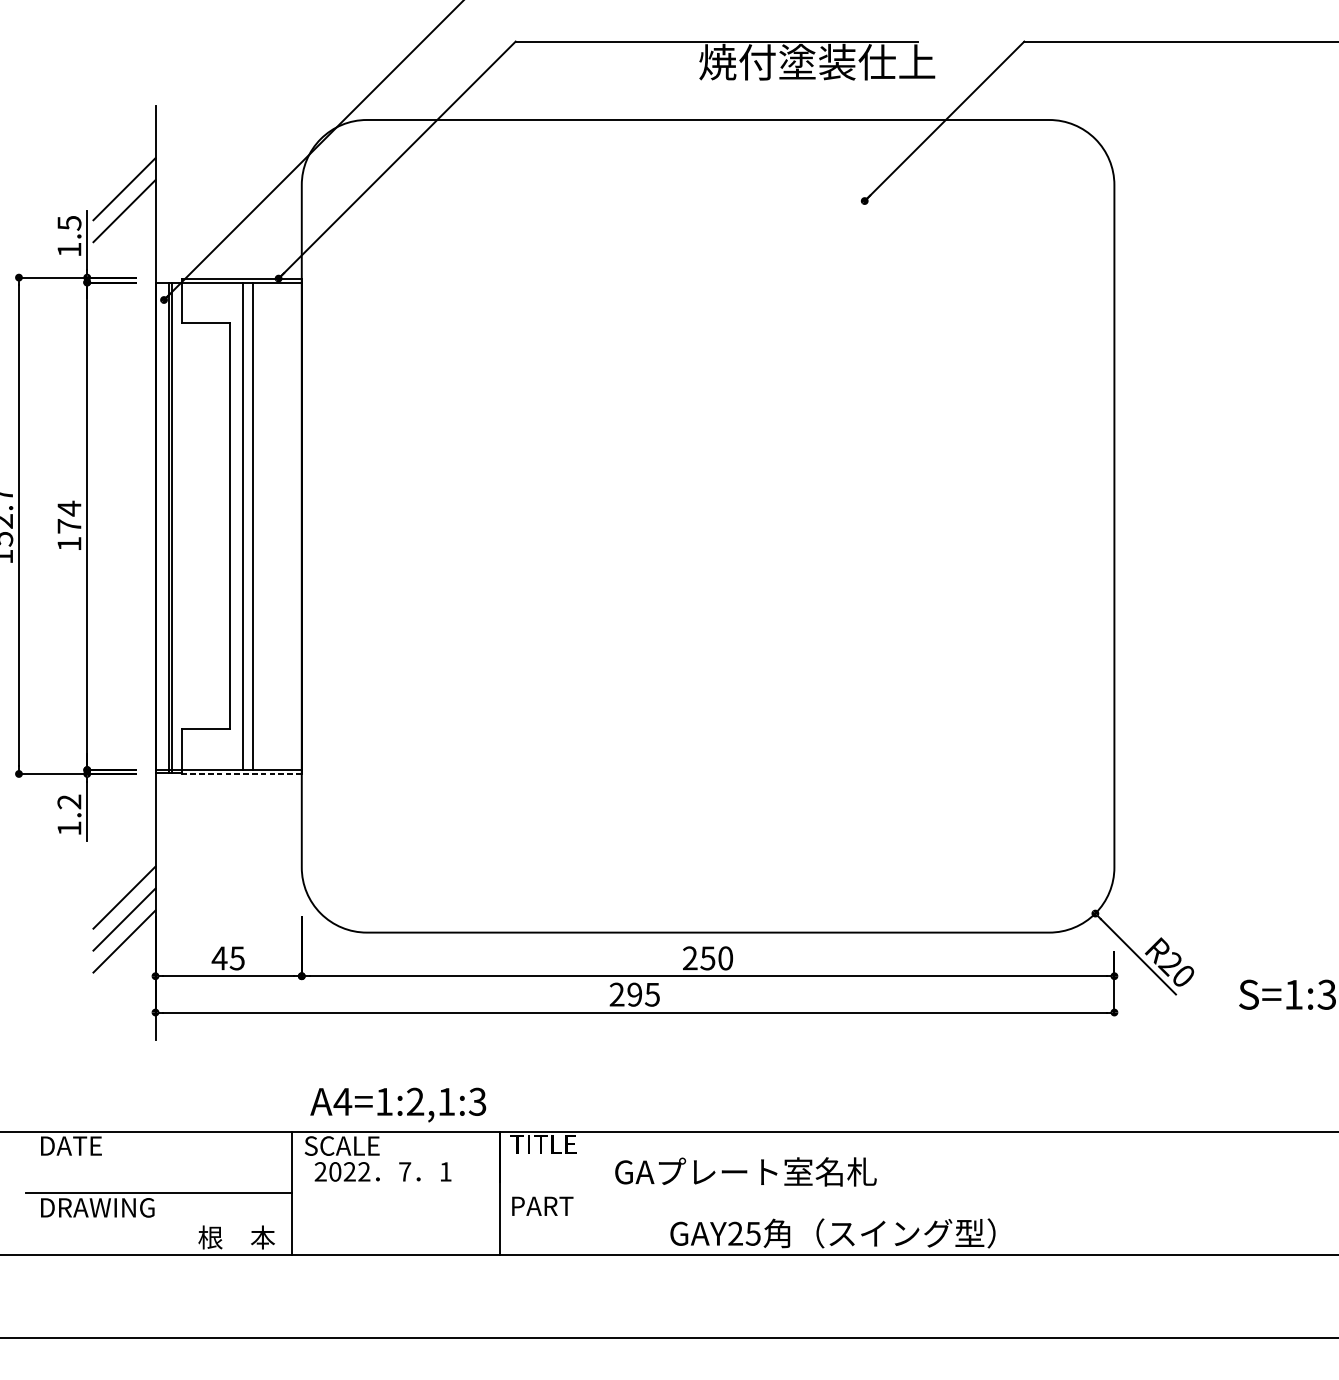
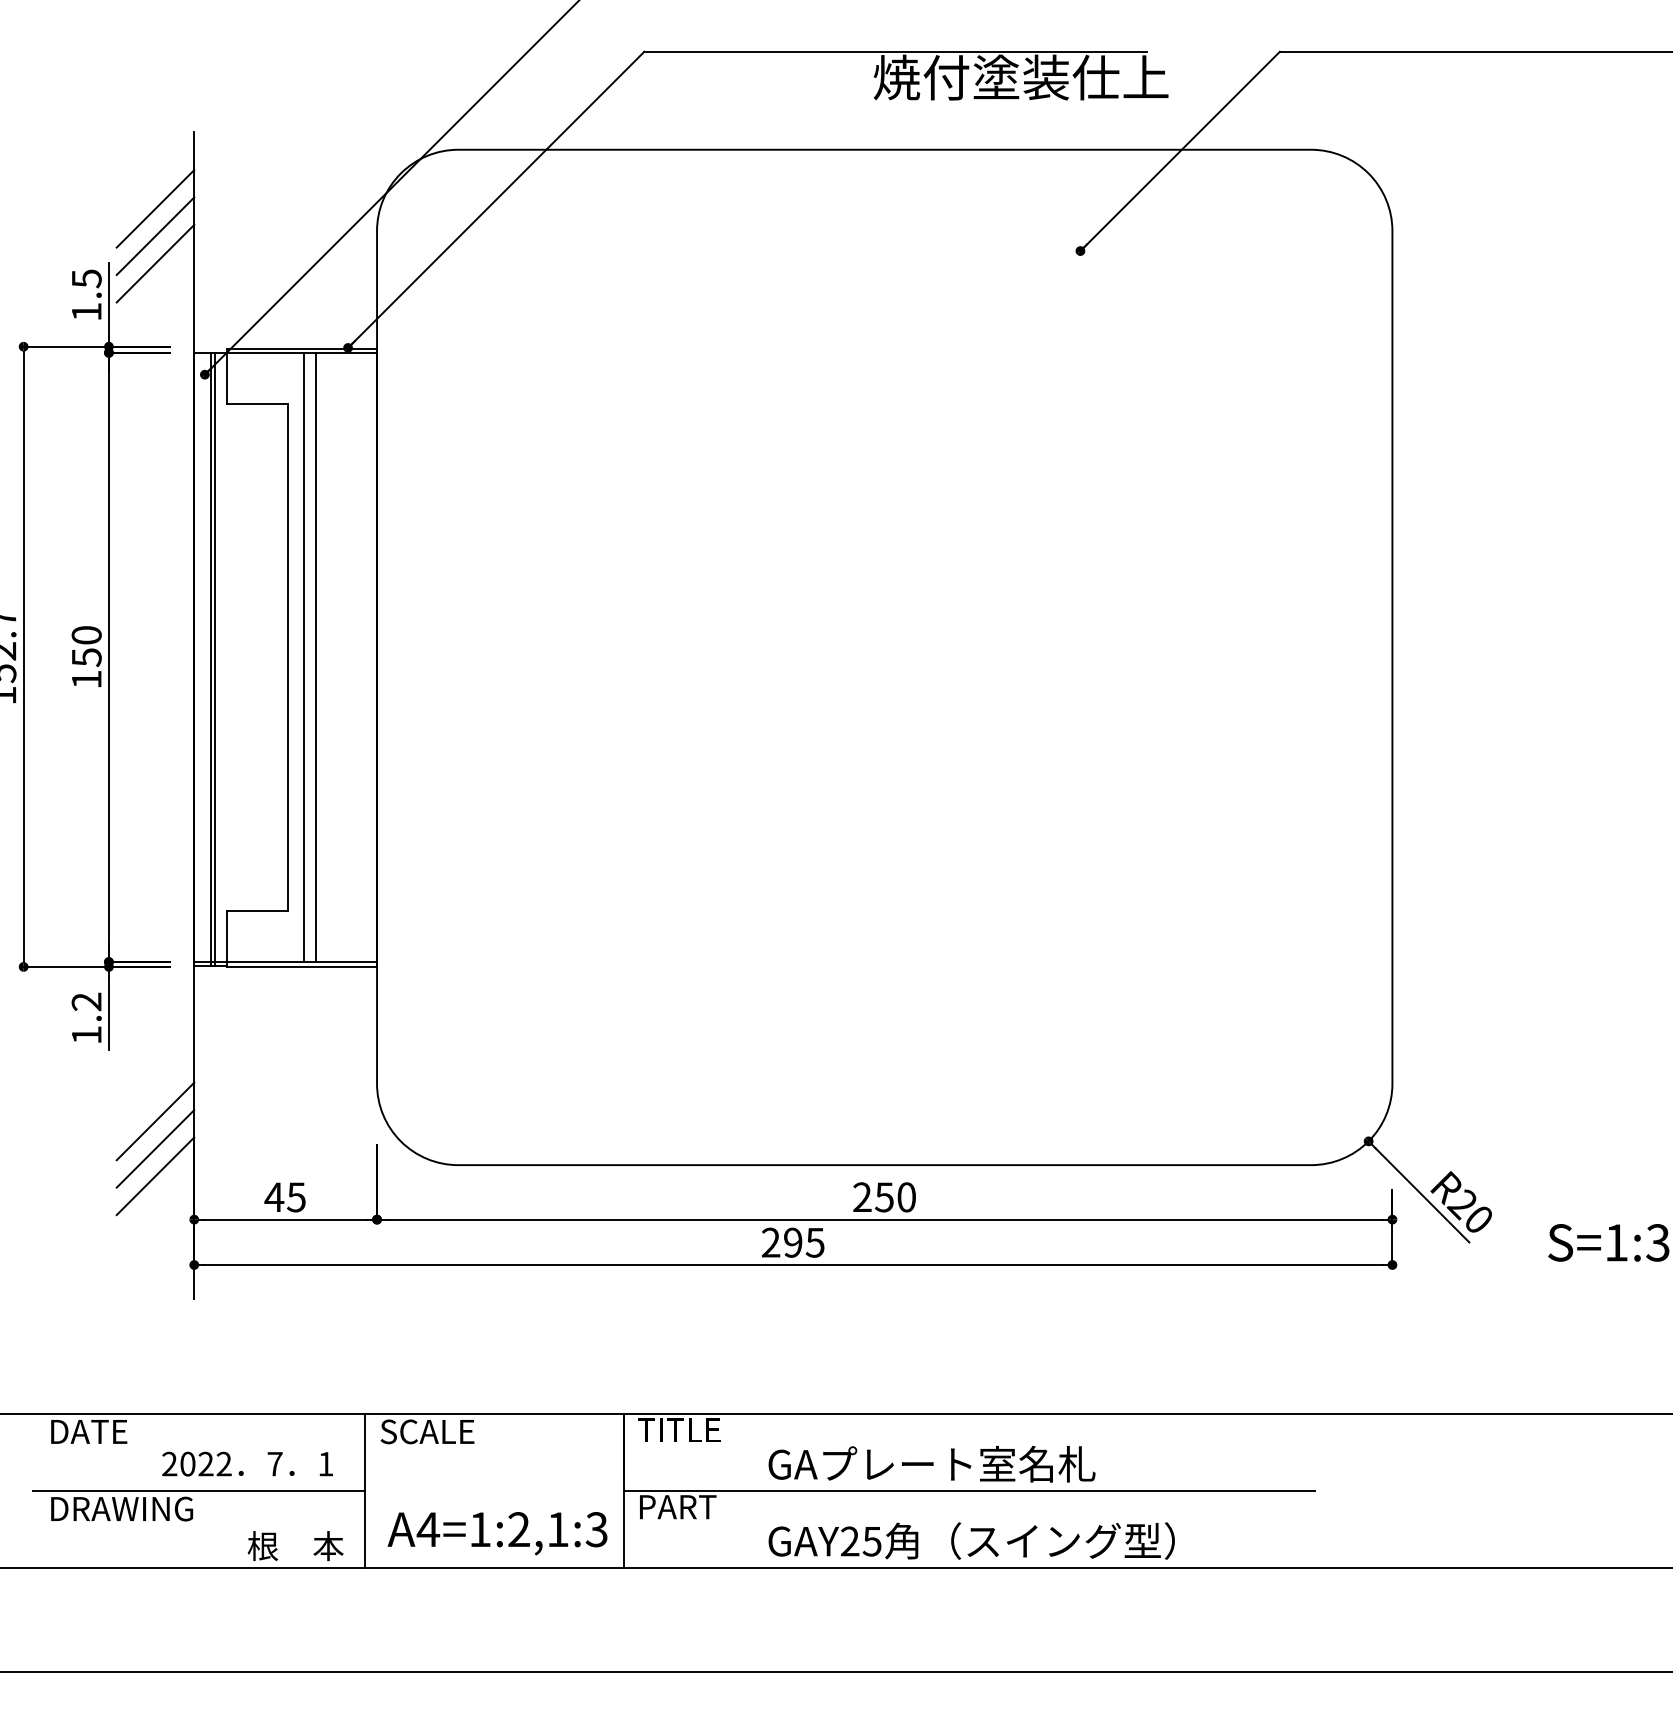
line: (124, 167) -> (155, 208), added
text: (69, 517) -> (86, 646), 174 -> 150
line: (242, 773) -> (302, 966), dashed -> solid
text: (398, 1104) -> (497, 1533), moved
text: (382, 1171) -> (247, 1463), moved
line: (775, 1192) -> (969, 1490), added
text: (832, 1233) -> (971, 1540), moved

